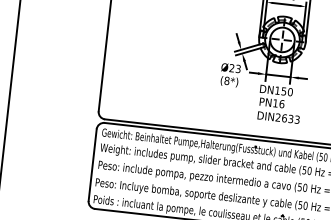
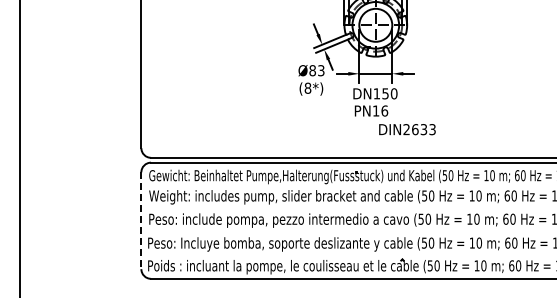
text: (231, 68) -> (312, 70), Ø23 -> Ø83
text: (278, 117) -> (407, 129), moved
line: (92, 165) -> (141, 221), solid -> dashed

